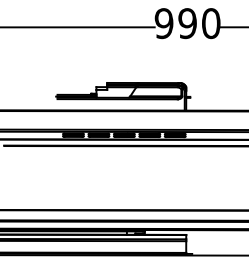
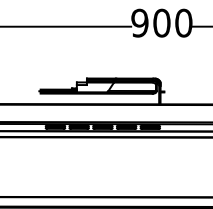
text: (187, 23) -> (161, 23), 990 -> 900

